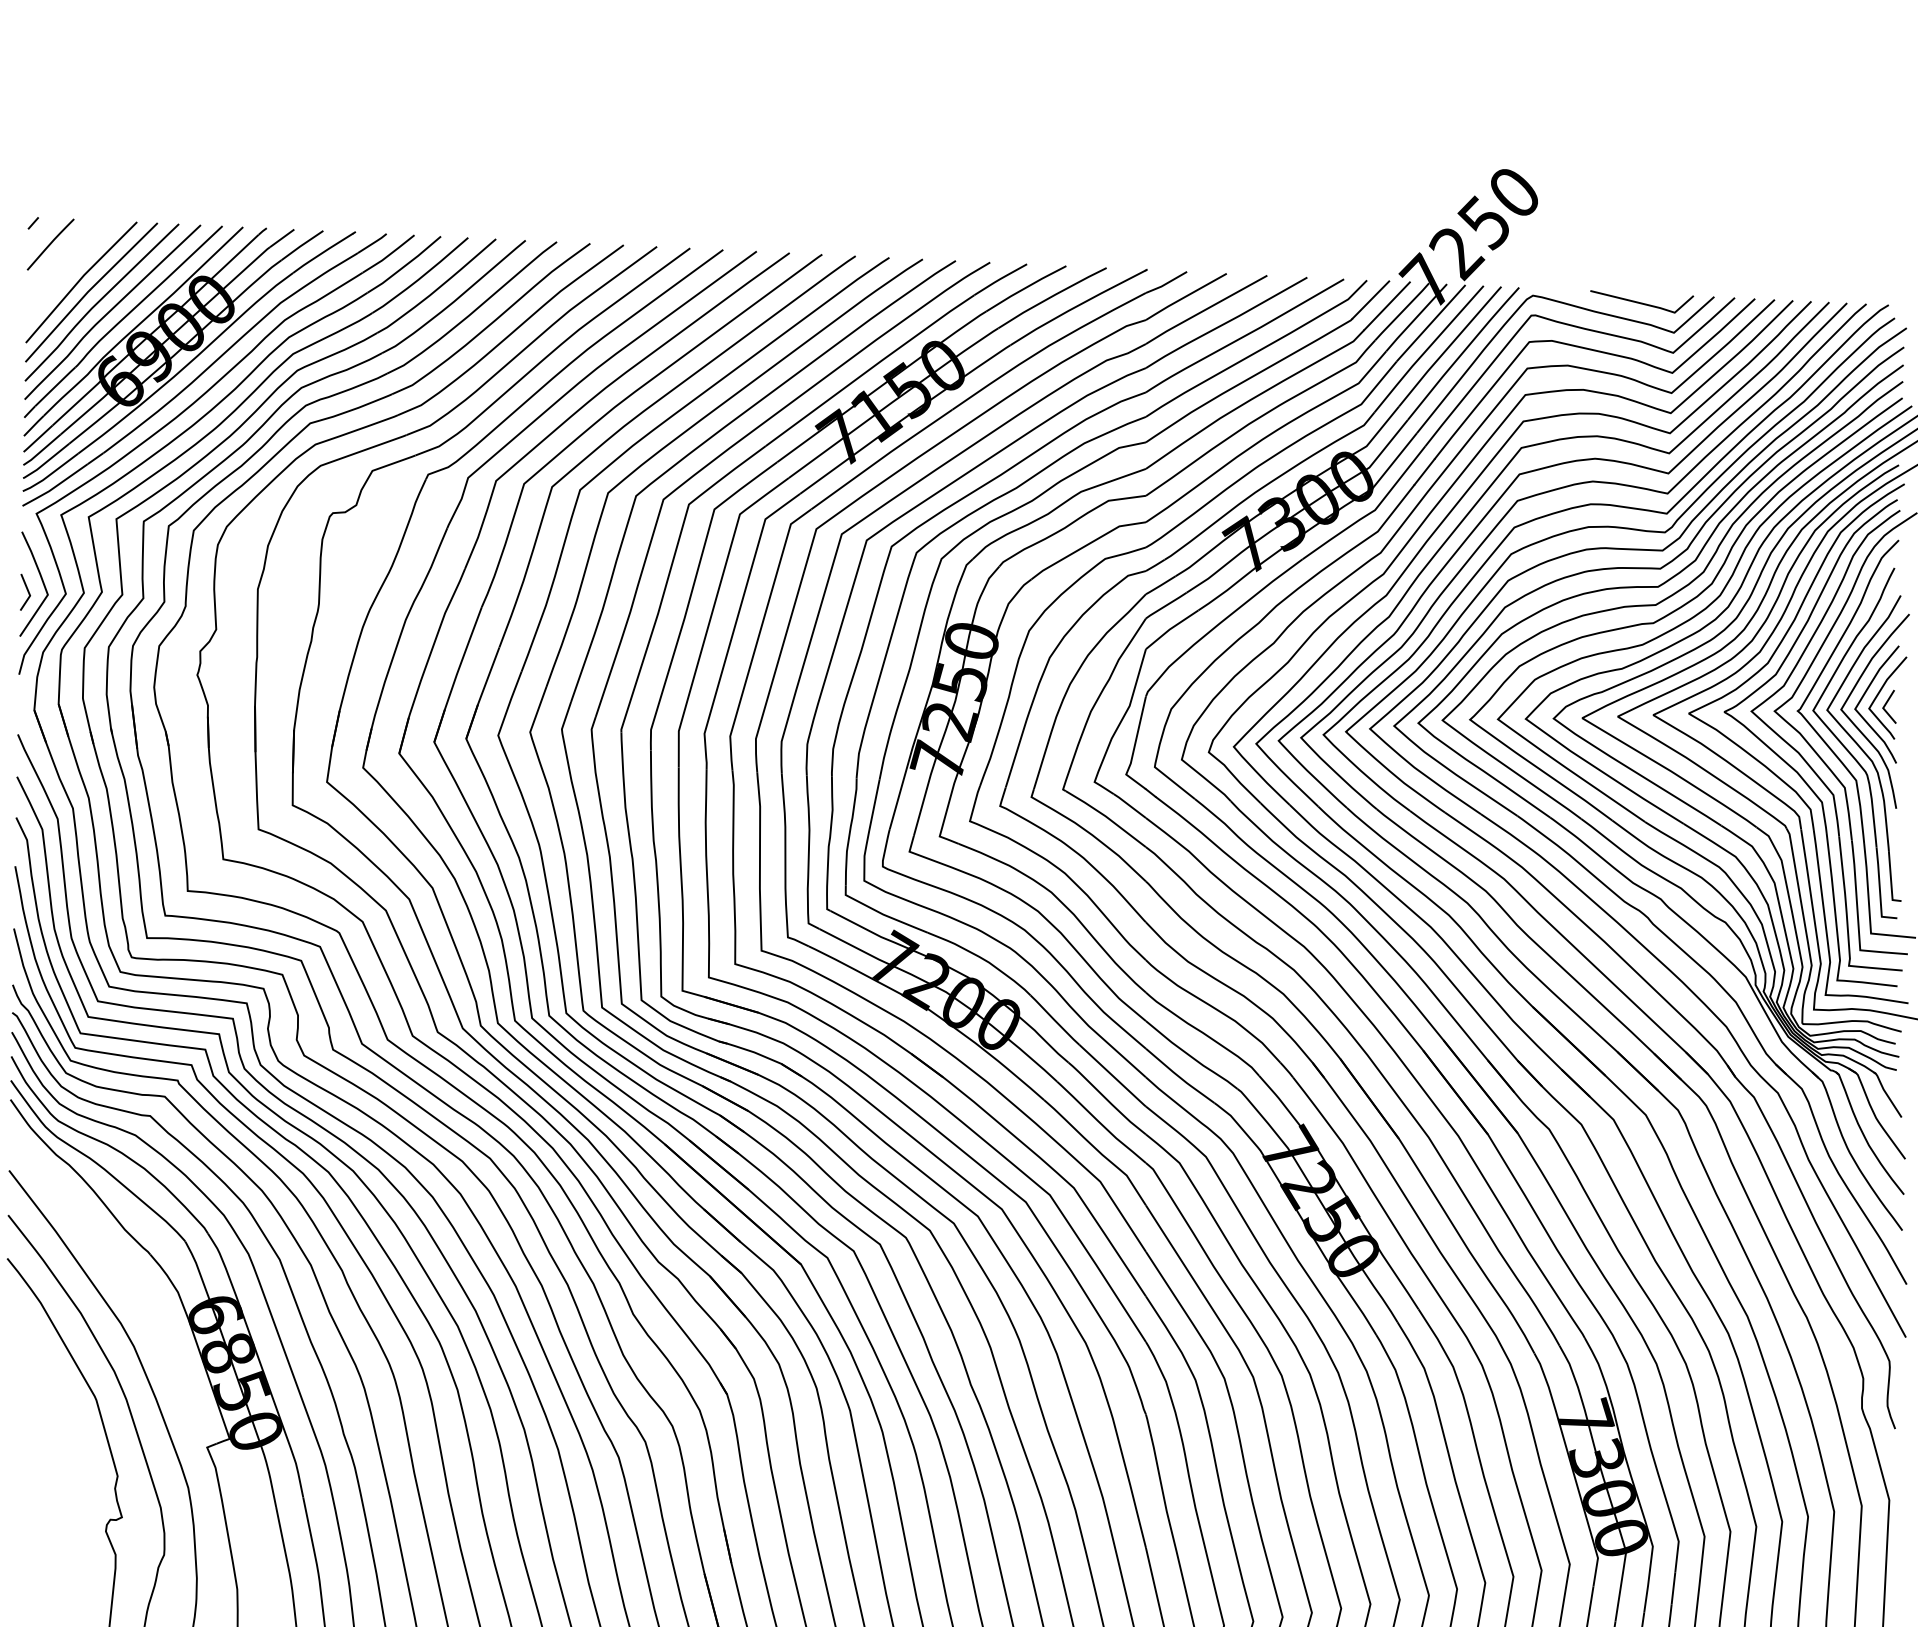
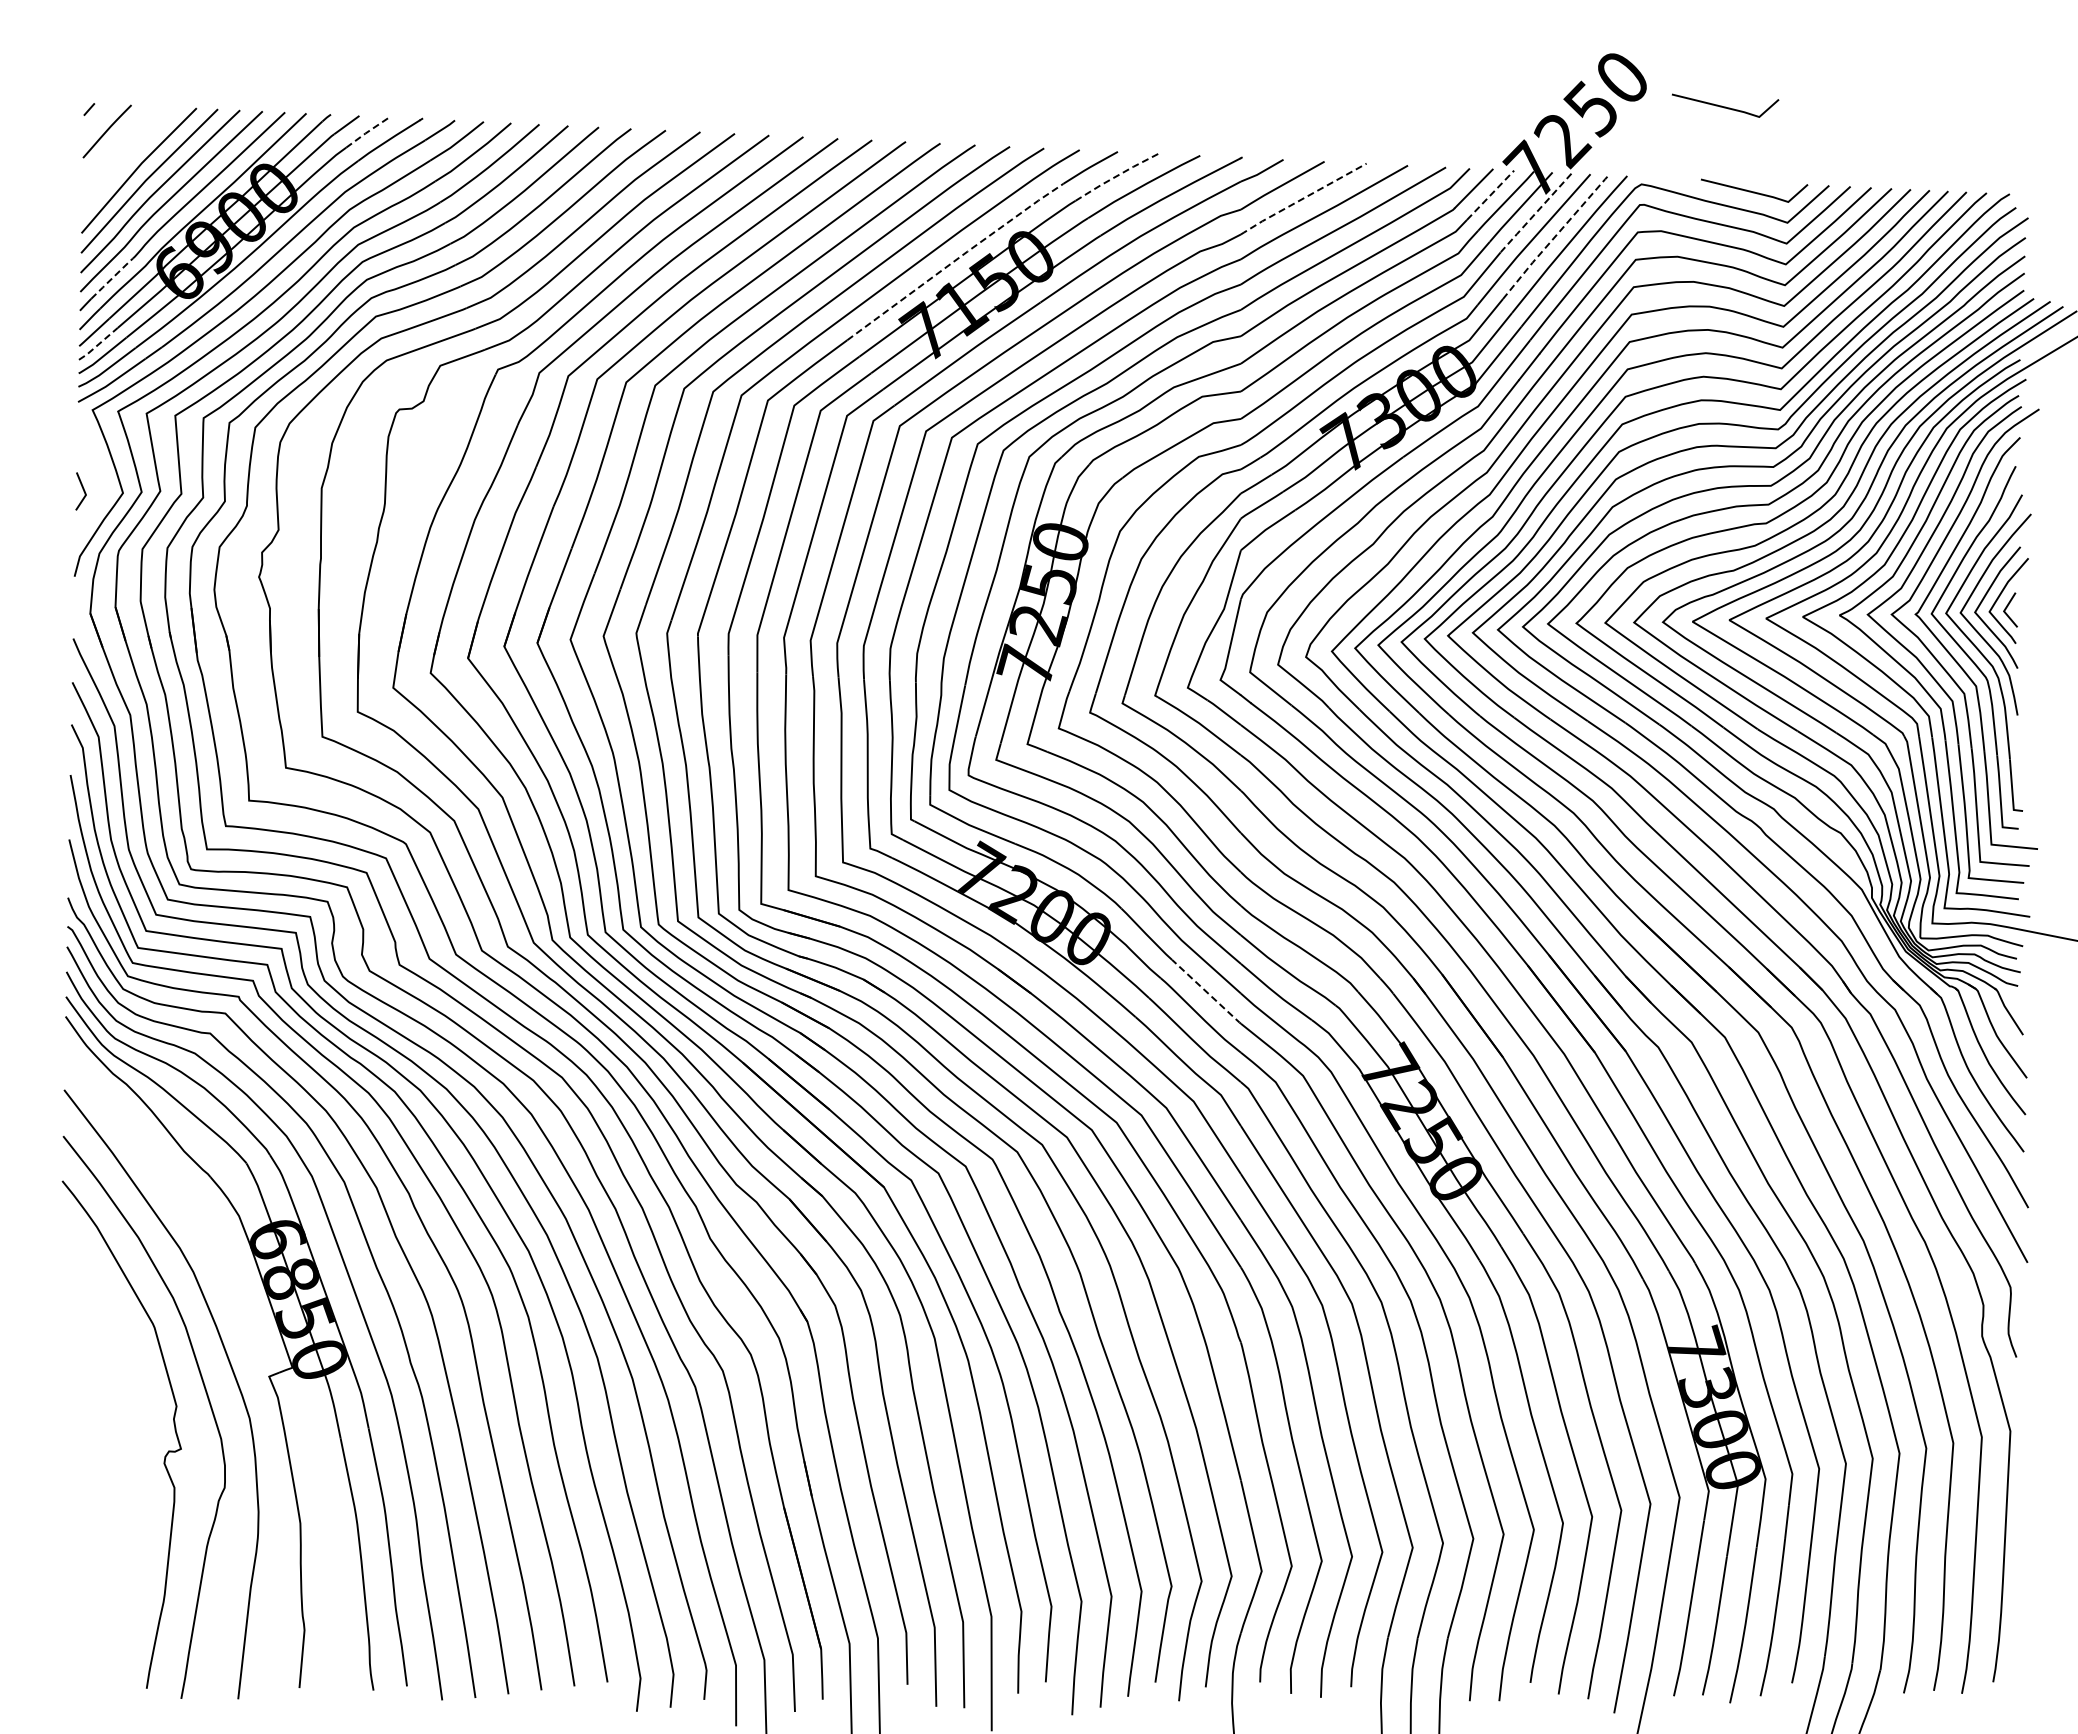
curve: (1614, 220) -> (1725, 106), added
line: (302, 244) -> (367, 131), solid -> dashed
line: (1026, 287) -> (1117, 175), solid -> dashed
line: (1387, 305) -> (1490, 194), solid -> dashed
line: (1205, 310) -> (1302, 199), solid -> dashed
line: (1430, 323) -> (1535, 213), solid -> dashed
line: (1449, 346) -> (1555, 236), solid -> dashed
line: (871, 368) -> (956, 259), solid -> dashed
line: (55, 386) -> (112, 278), solid -> dashed
line: (42, 450) -> (98, 344), solid -> dashed
line: (41, 579) -> (97, 478), removed
line: (1112, 1076) -> (1206, 992), solid -> dashed

